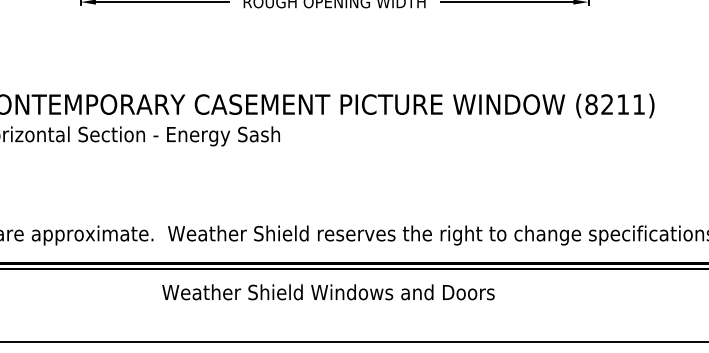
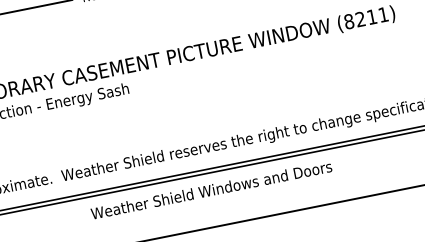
text: (328, 292) -> (211, 190), moved

